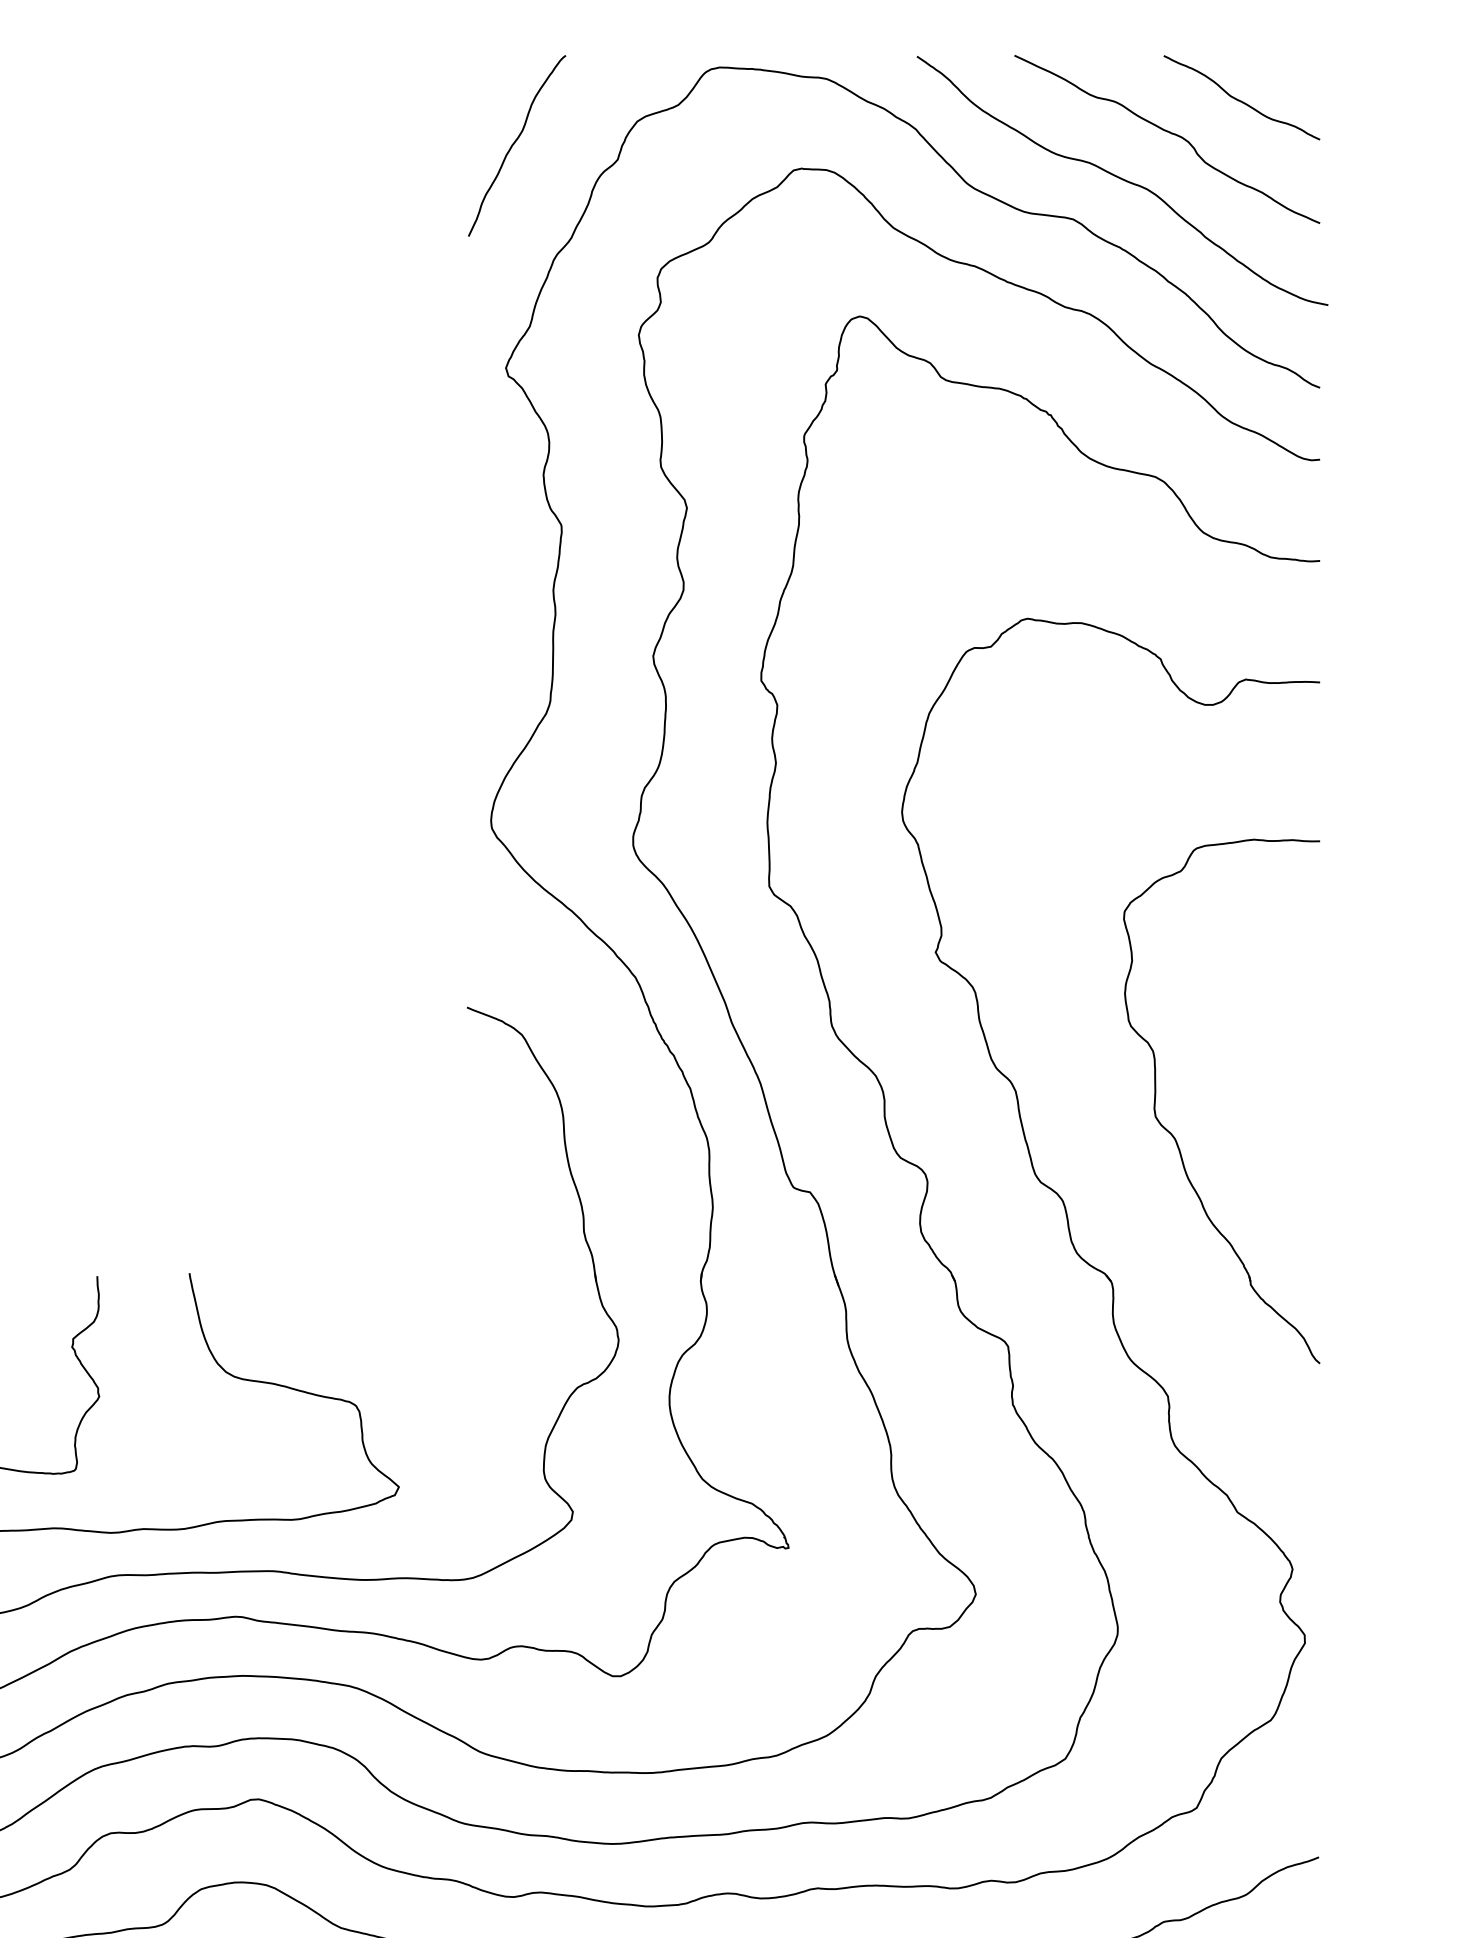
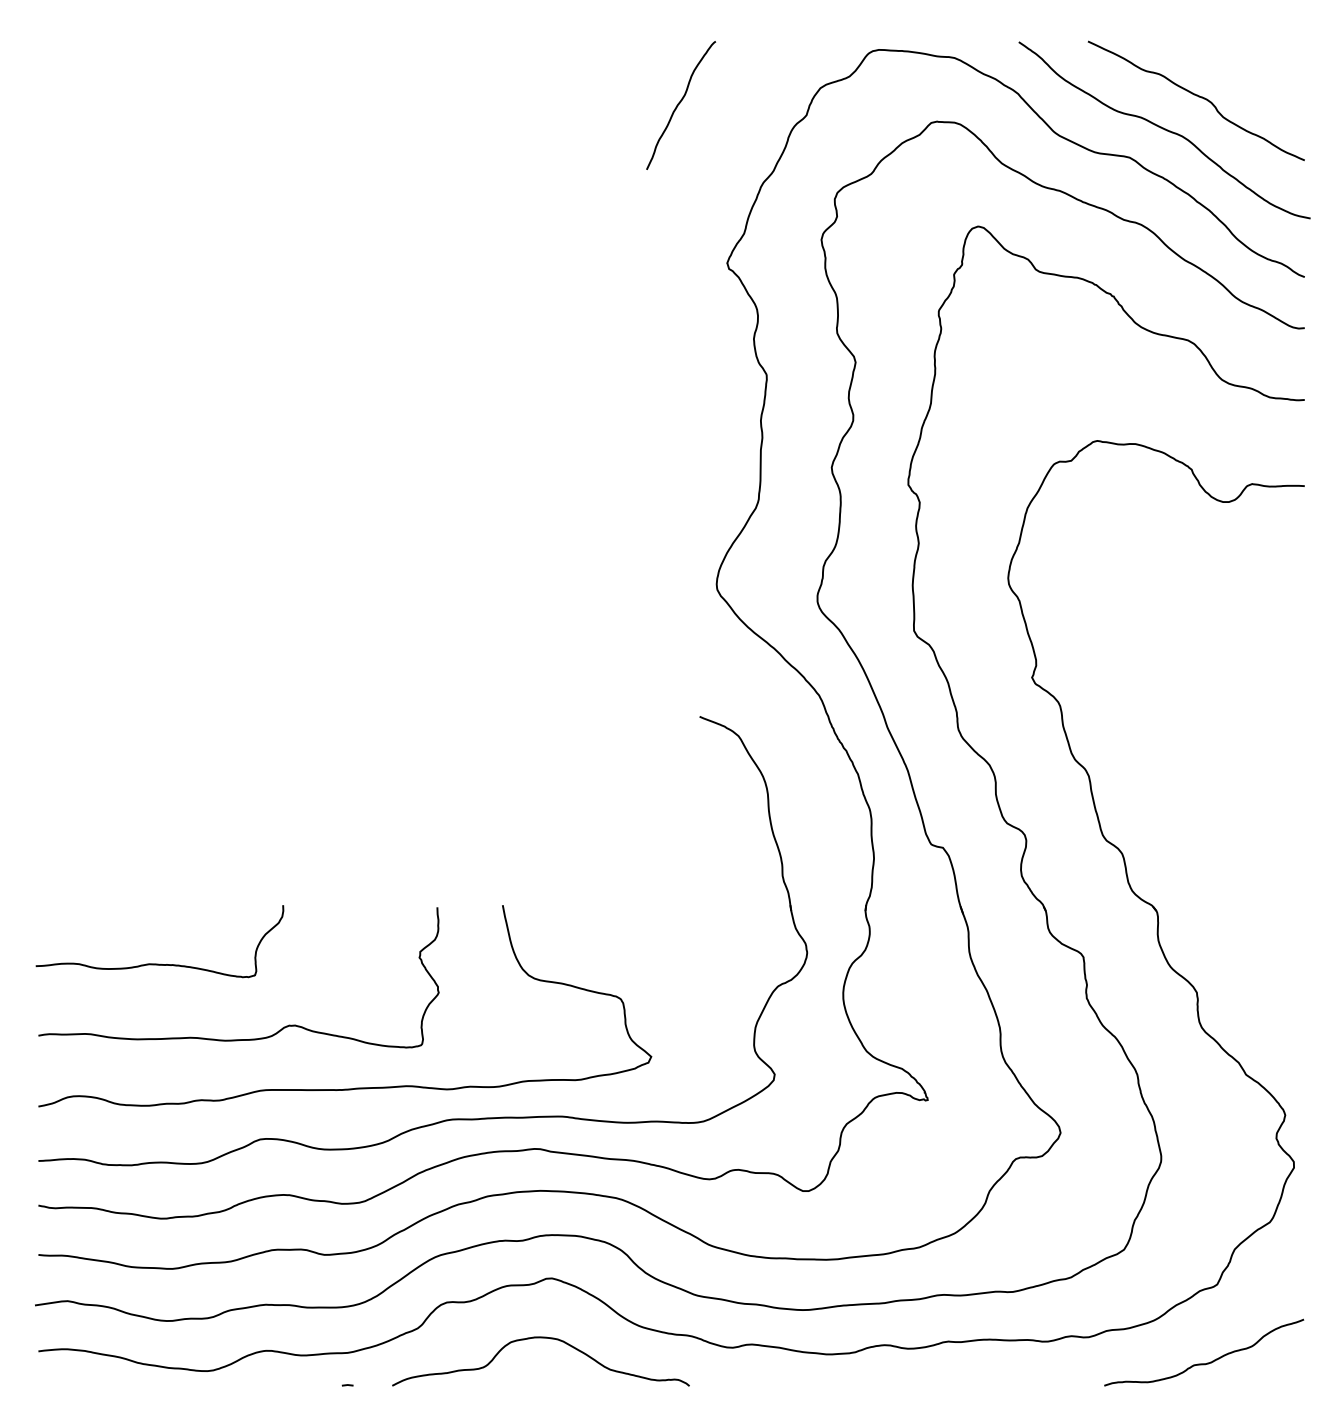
curve: (1240, 99) -> (1248, 72), removed
curve: (516, 143) -> (680, 103), moved
part: (1174, 1135) -> (1201, 807), removed

